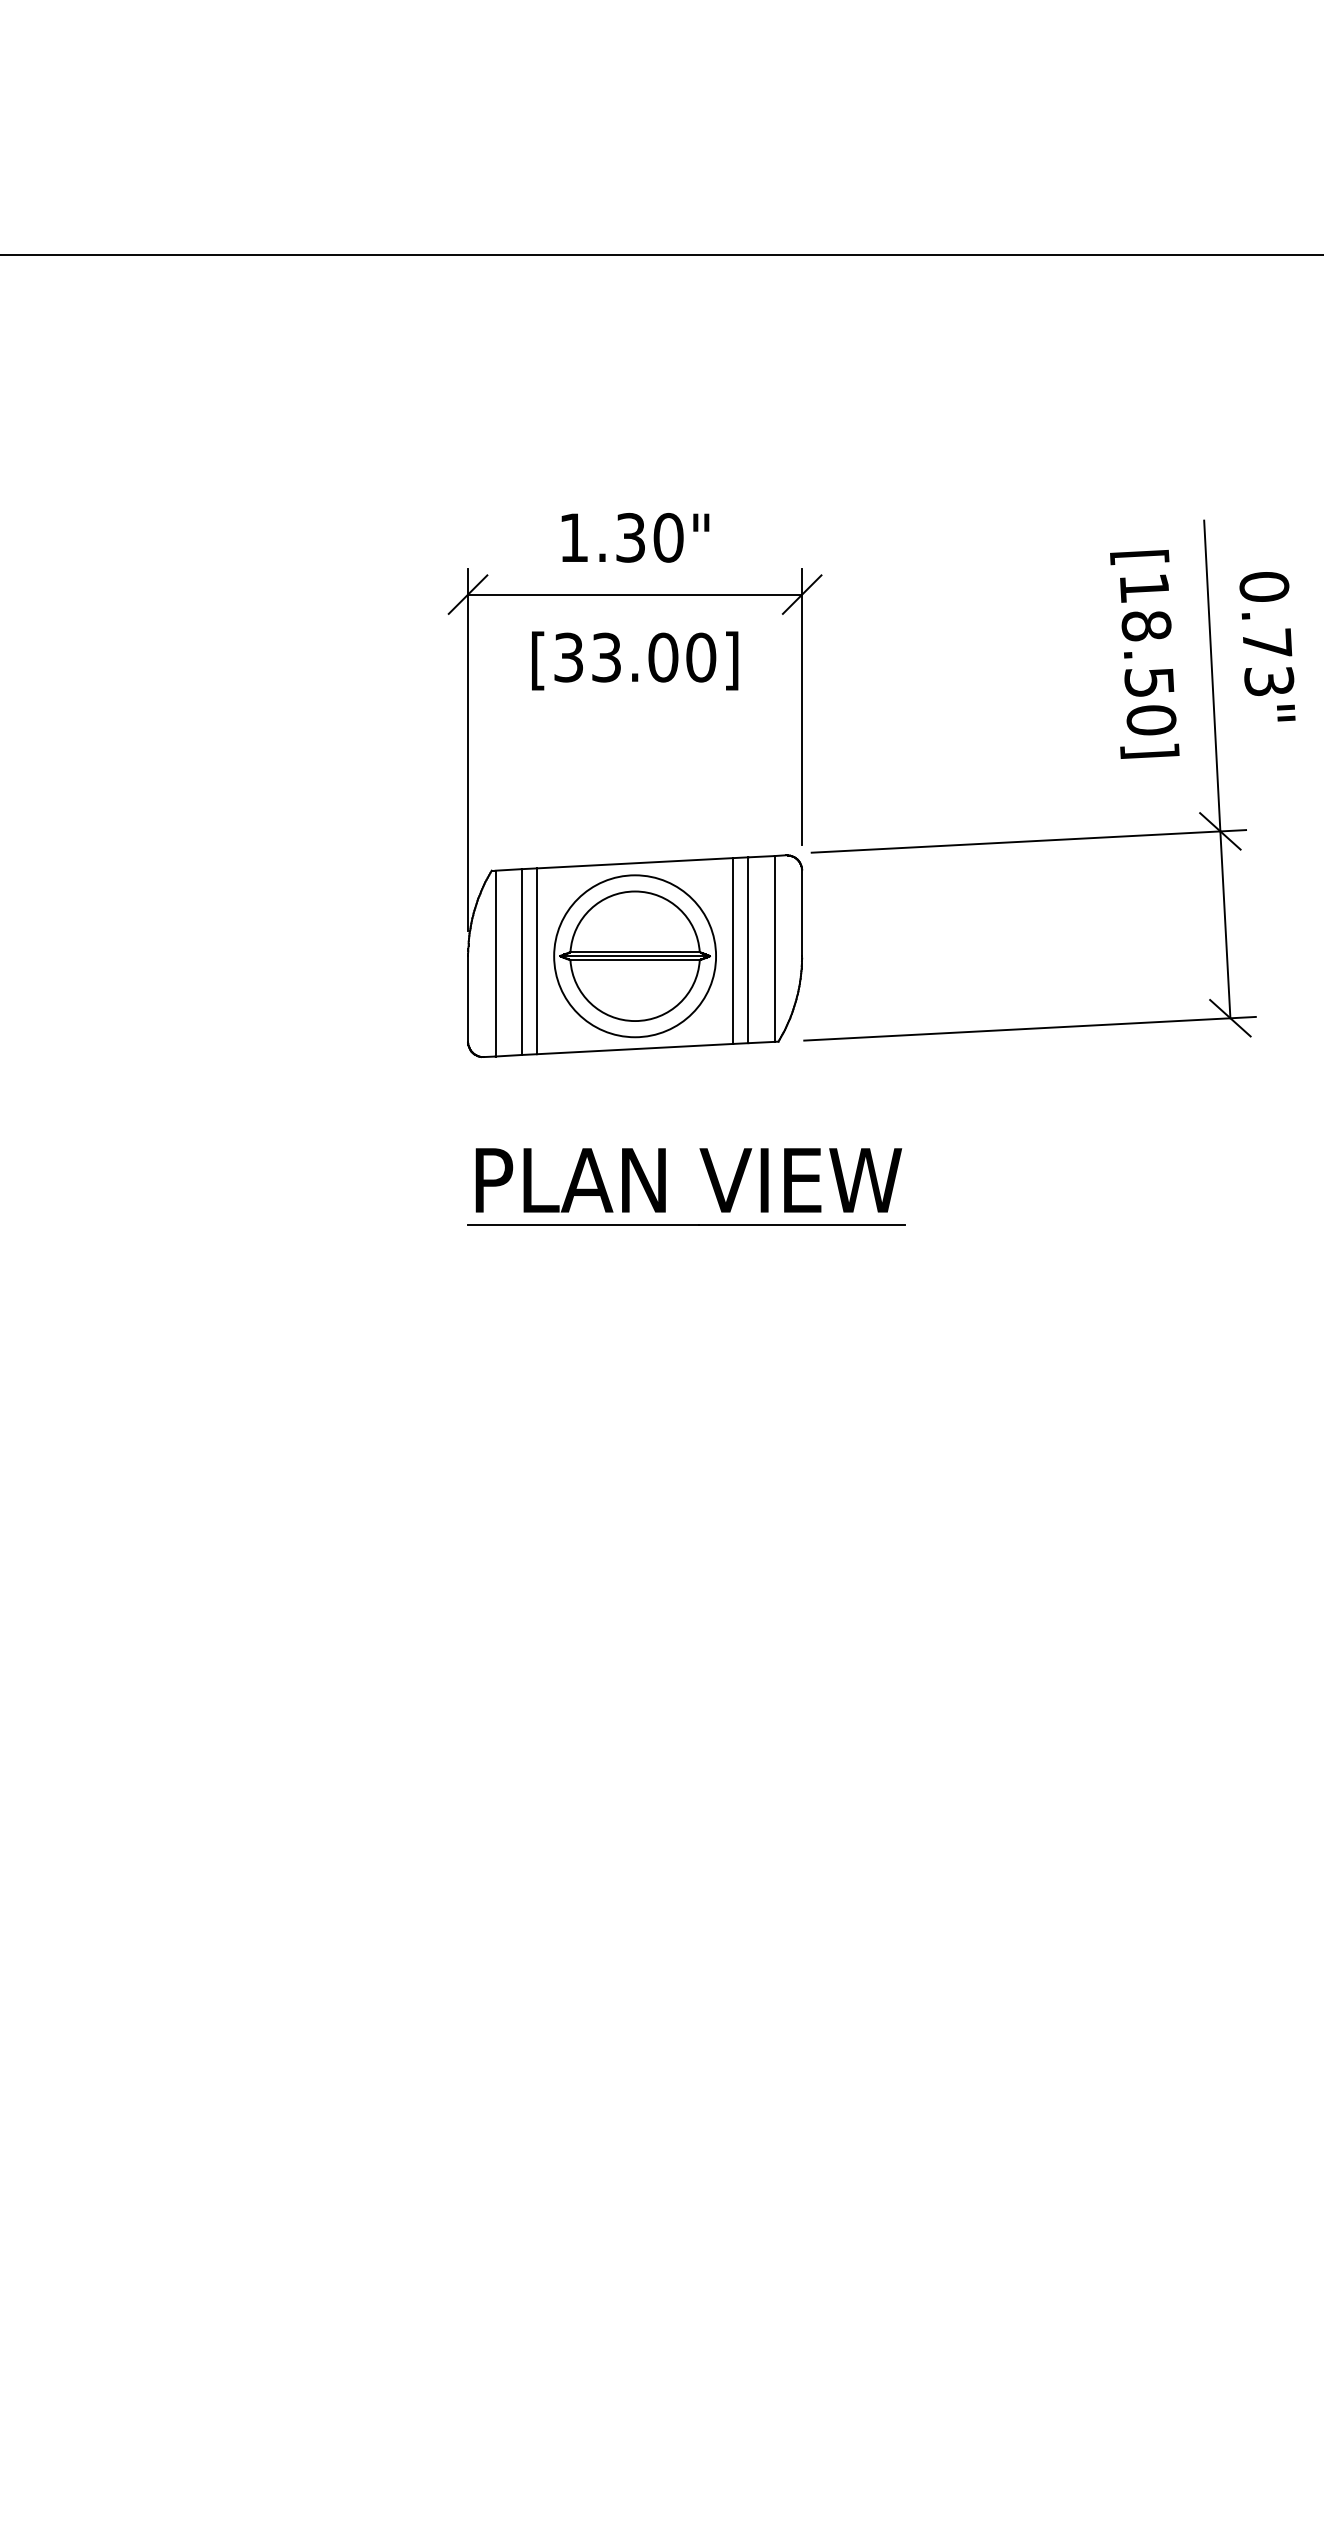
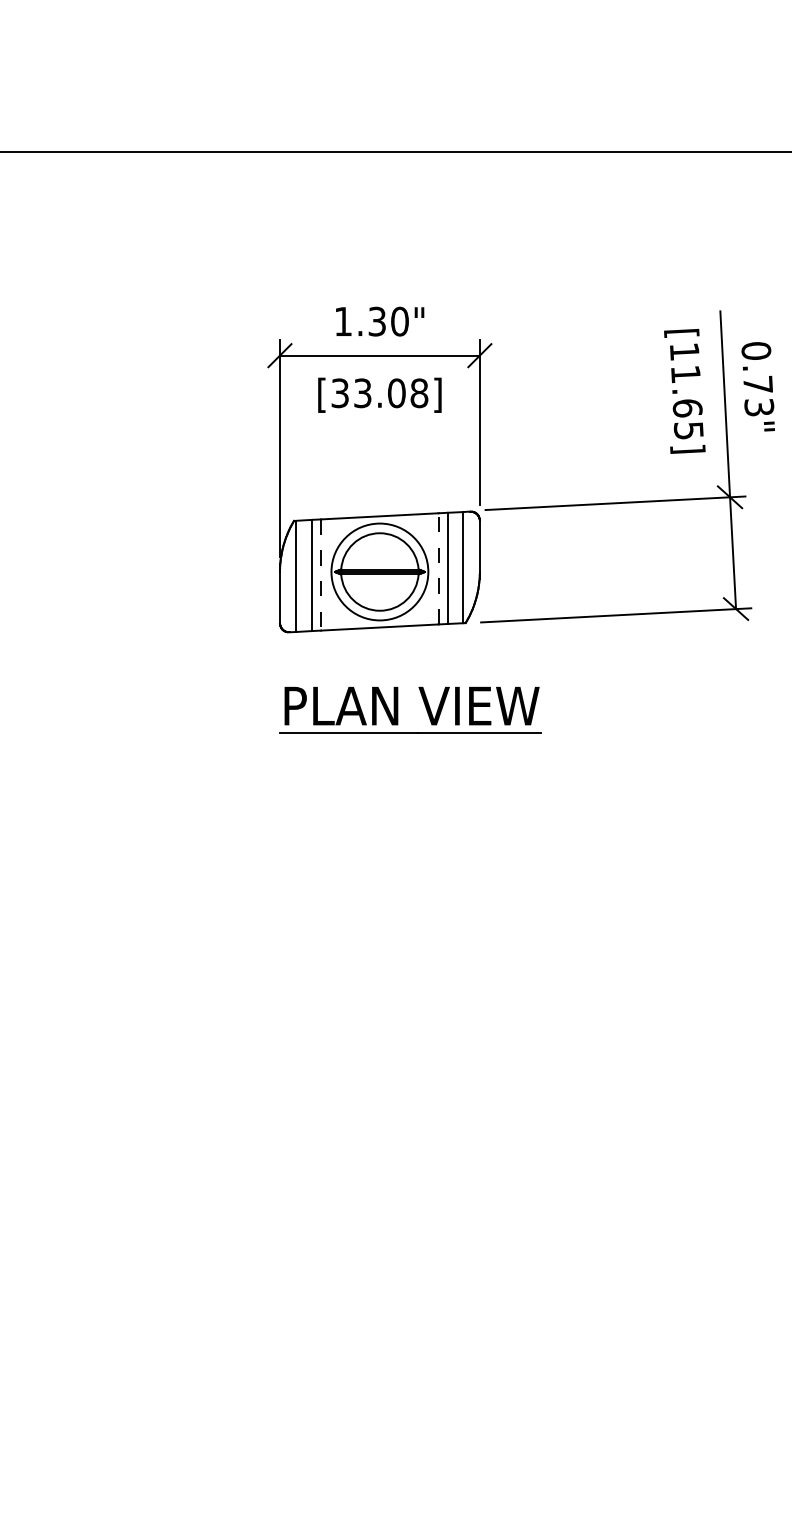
text: (701, 657) -> (419, 393), [33.00] -> [33.08]
text: (1149, 672) -> (687, 402), [18.50] -> [11.65]
line: (733, 950) -> (438, 568), solid -> dashed
line: (537, 962) -> (321, 575), solid -> dashed

